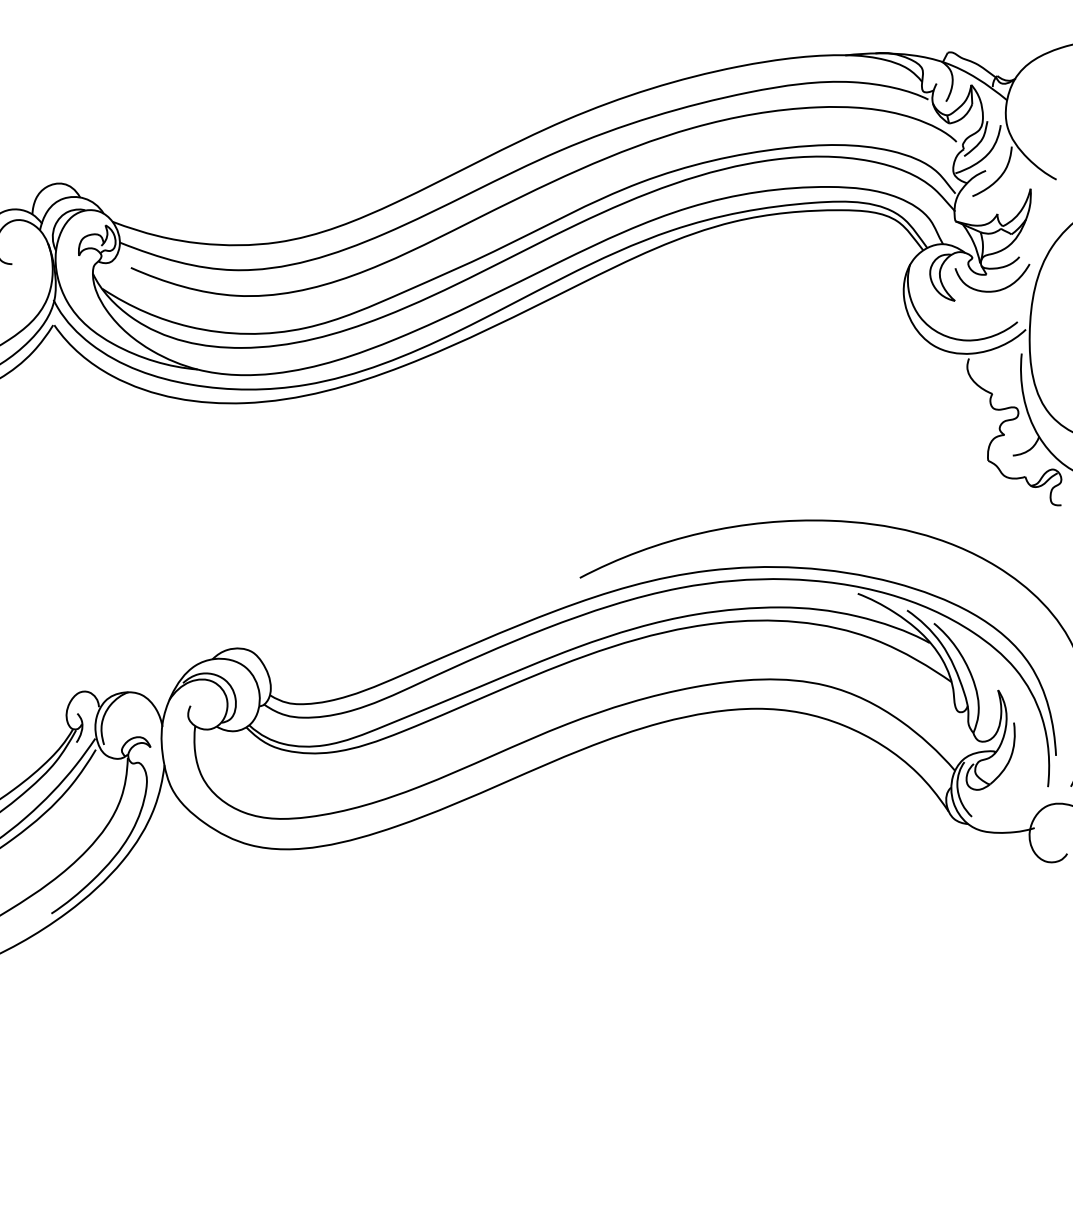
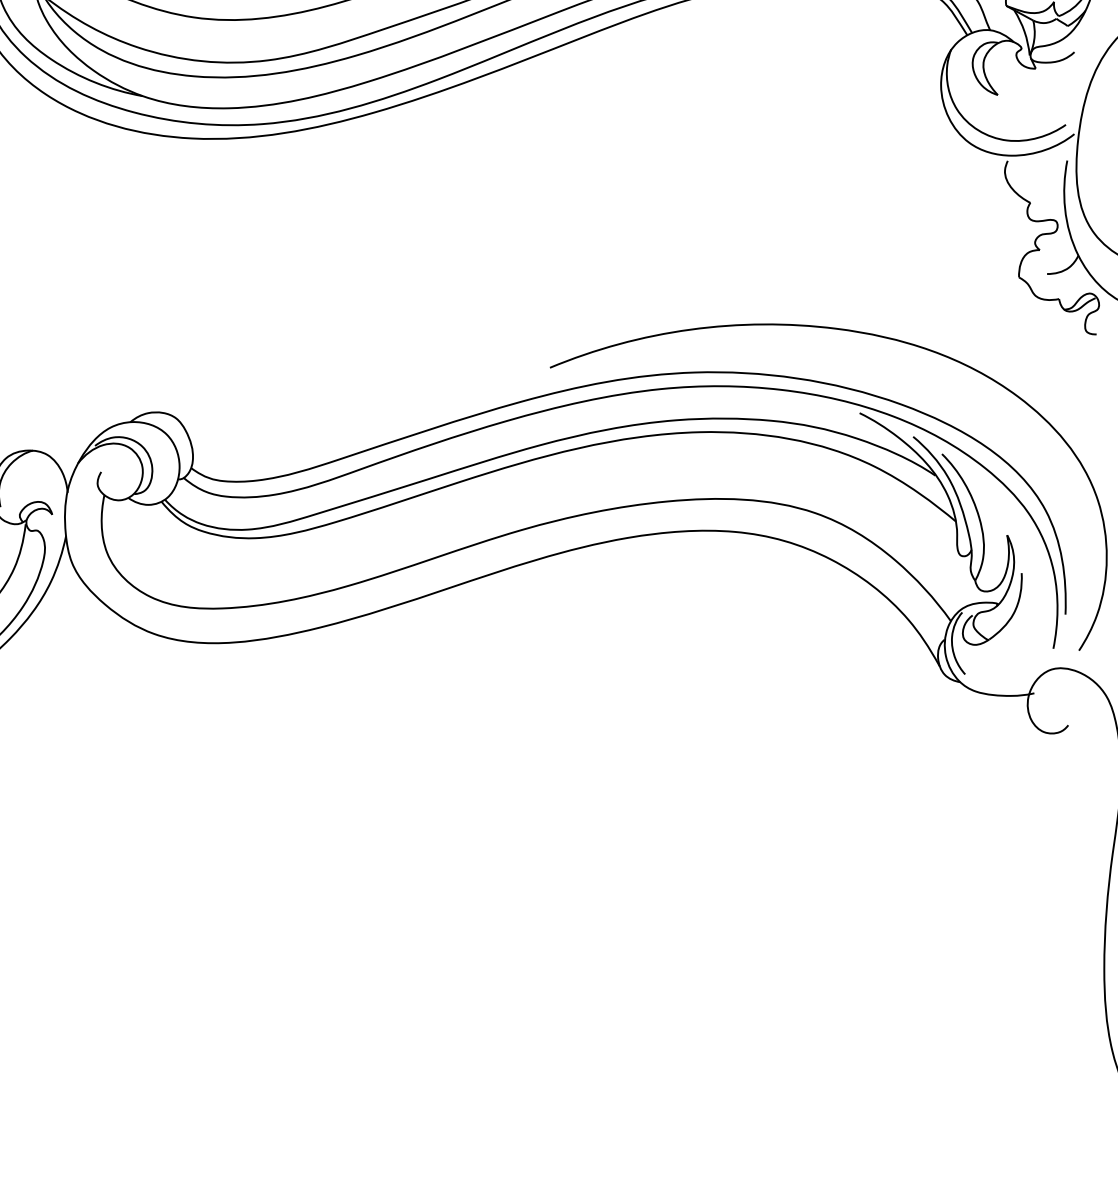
curve: (997, 289) -> (1046, 86), removed

